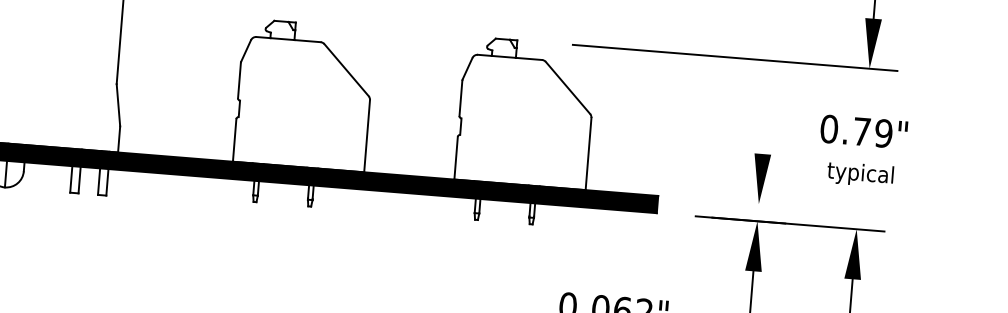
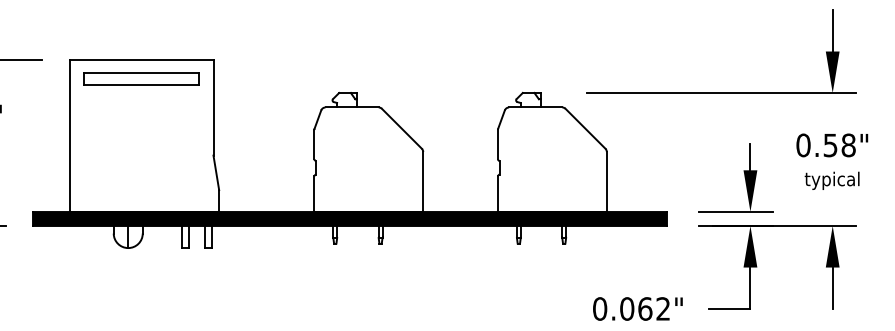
text: (872, 132) -> (839, 145), 0.79" -> 0.58"
line: (764, 137) -> (750, 156), added
line: (742, 202) -> (736, 211), added

